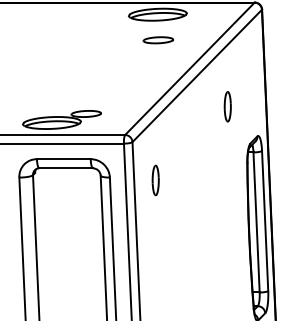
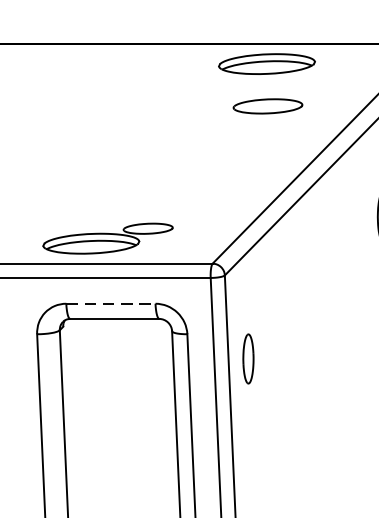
part: (157, 40) -> (266, 106), size x1.4
line: (63, 159) -> (110, 304), solid -> dashed
part: (155, 180) -> (248, 359), moved

